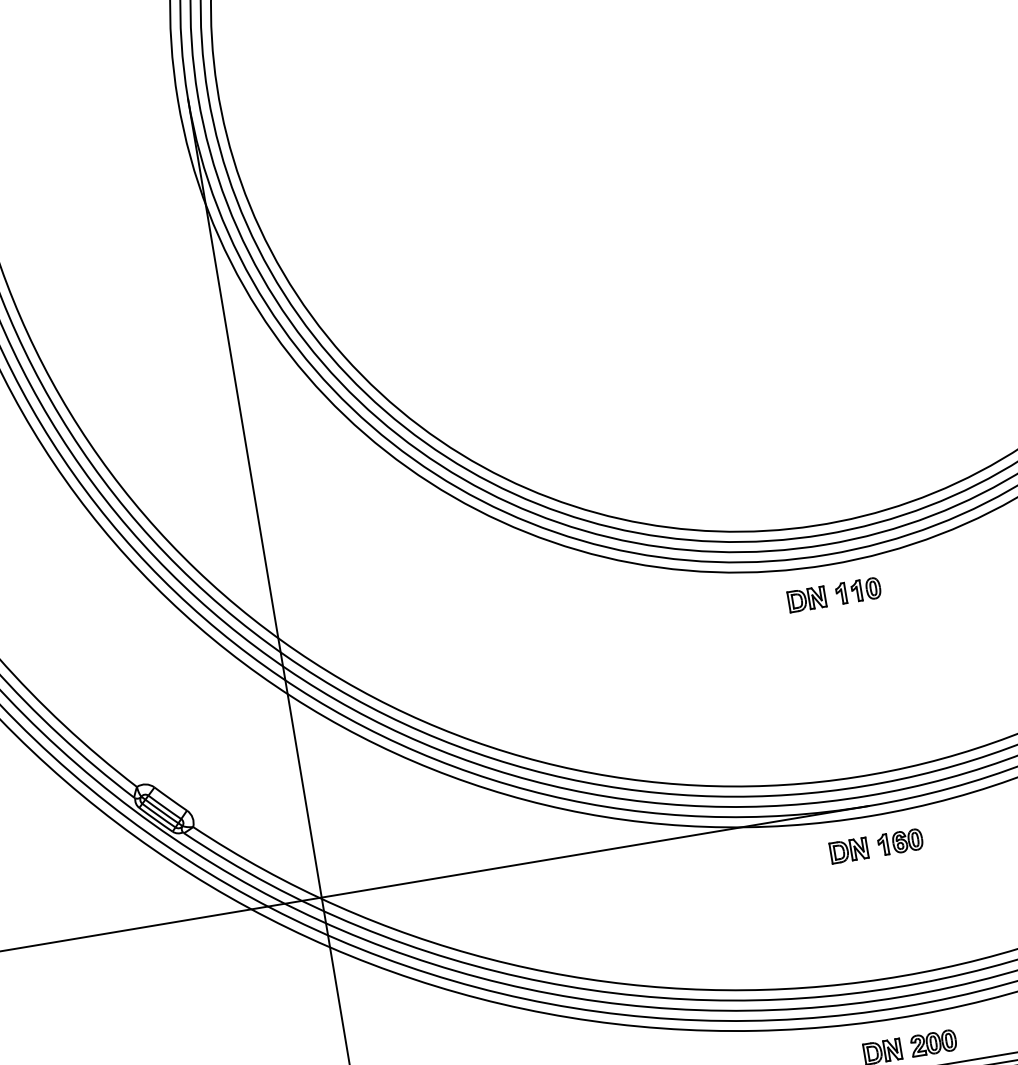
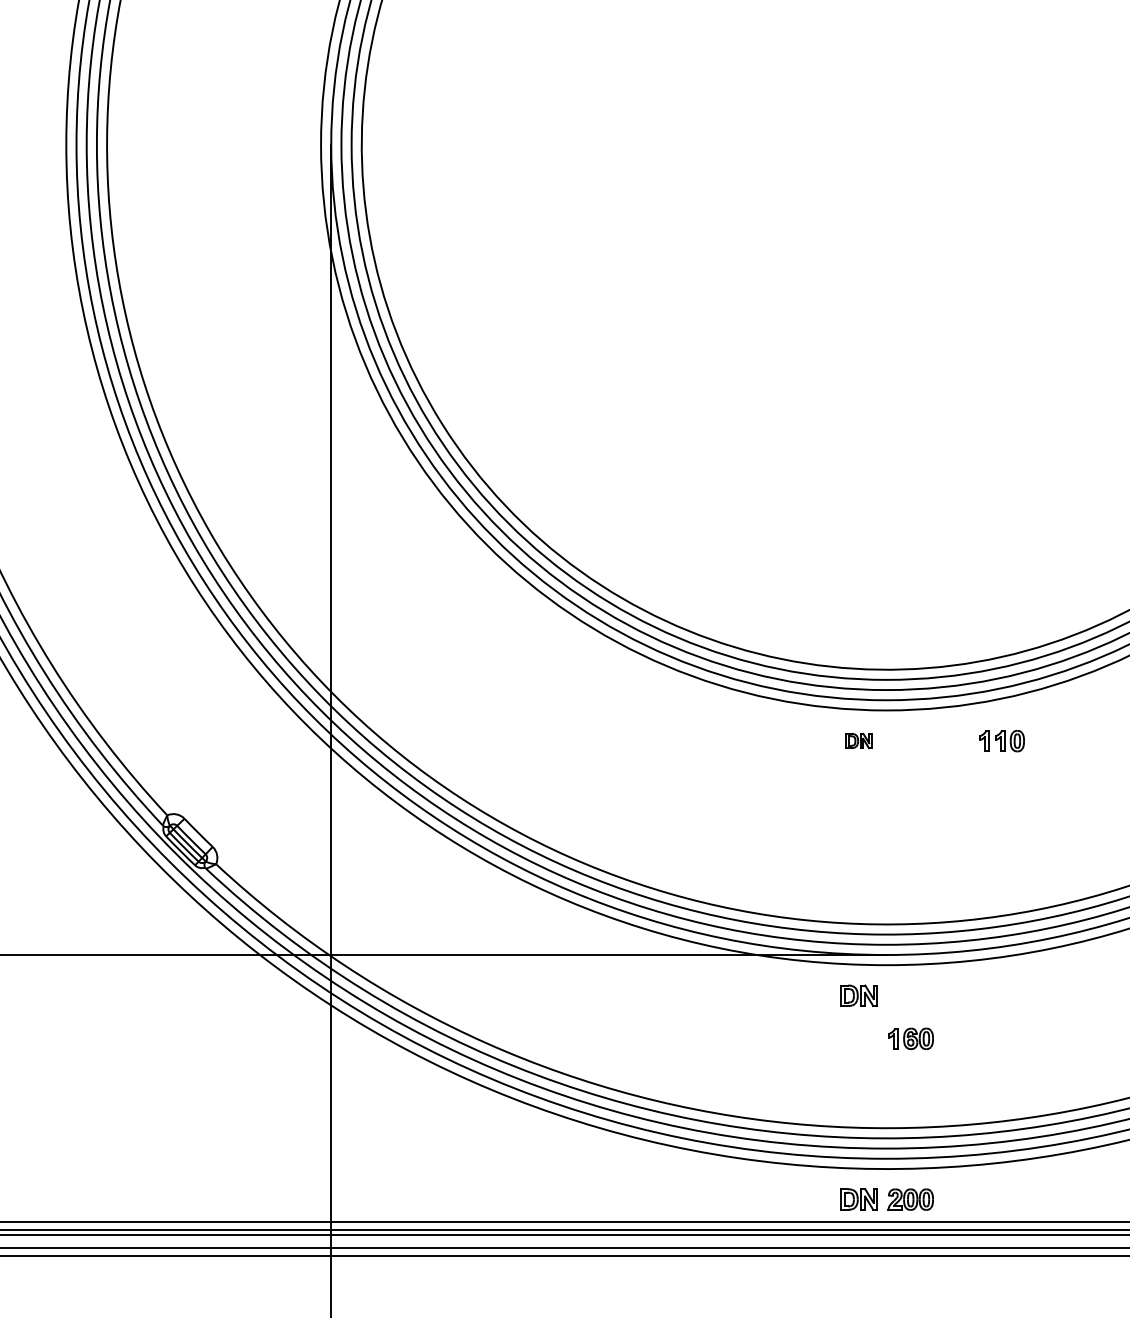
part: (857, 591) -> (1001, 741), moved
part: (806, 599) -> (858, 740), size x0.7
part: (899, 841) -> (910, 1038), moved

